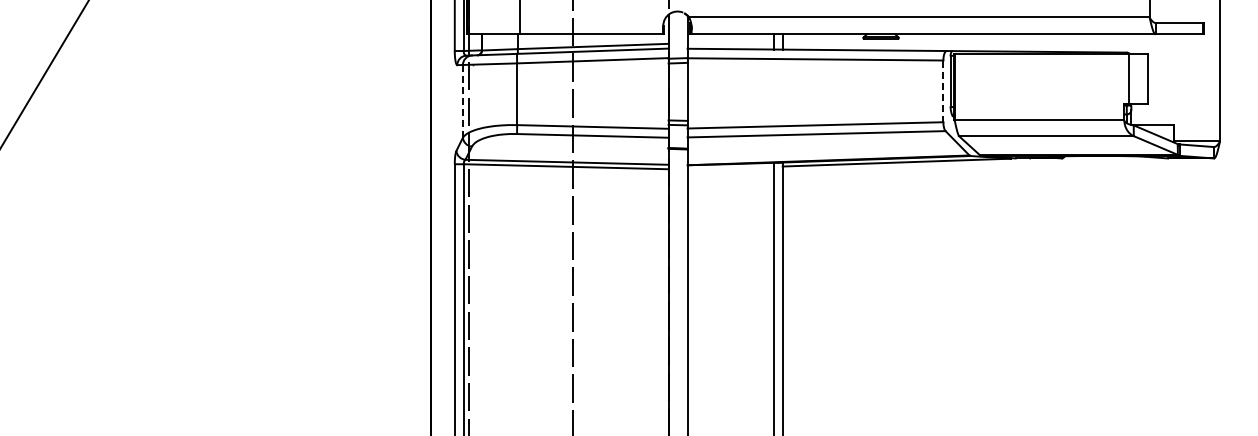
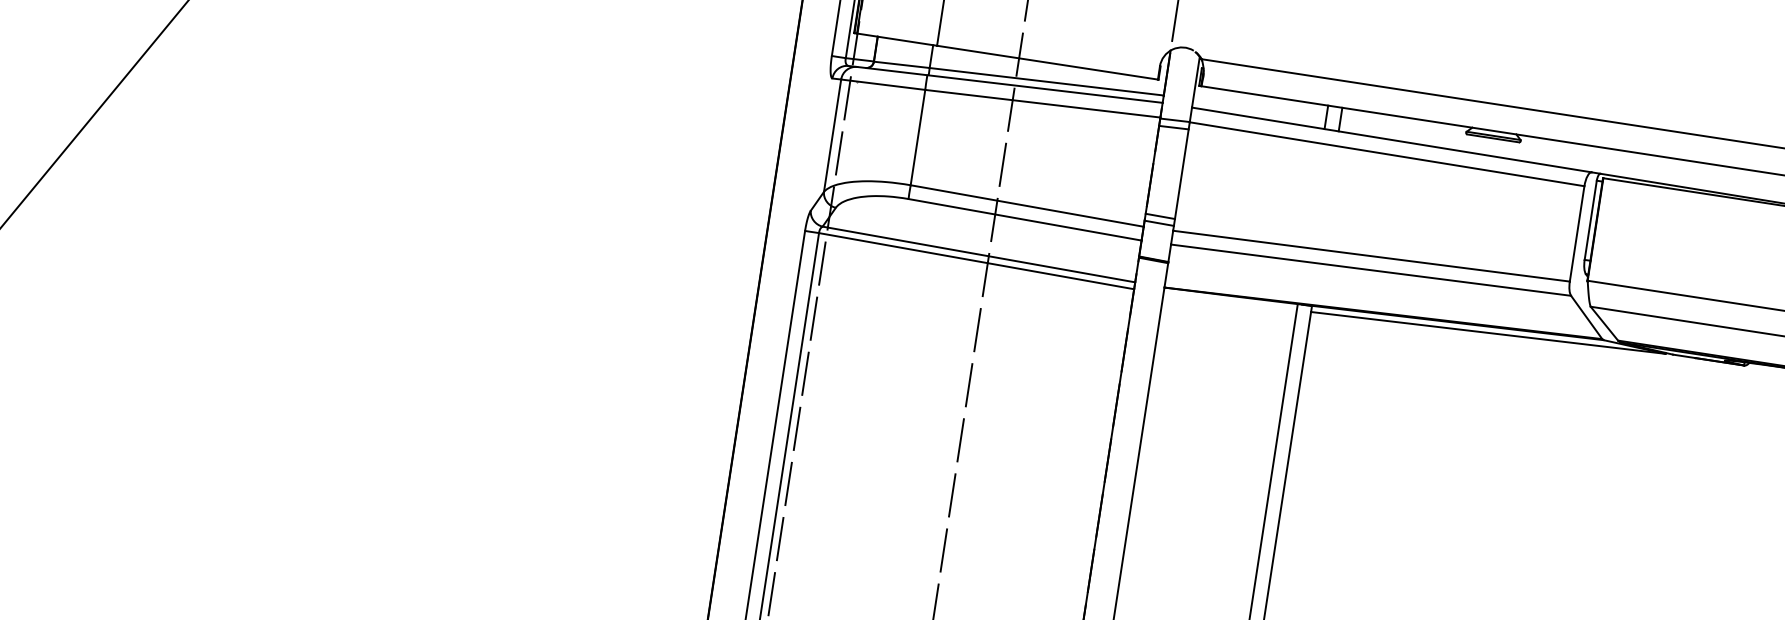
line: (943, 91) -> (1577, 234), dashed -> solid
line: (462, 101) -> (831, 135), dashed -> solid

